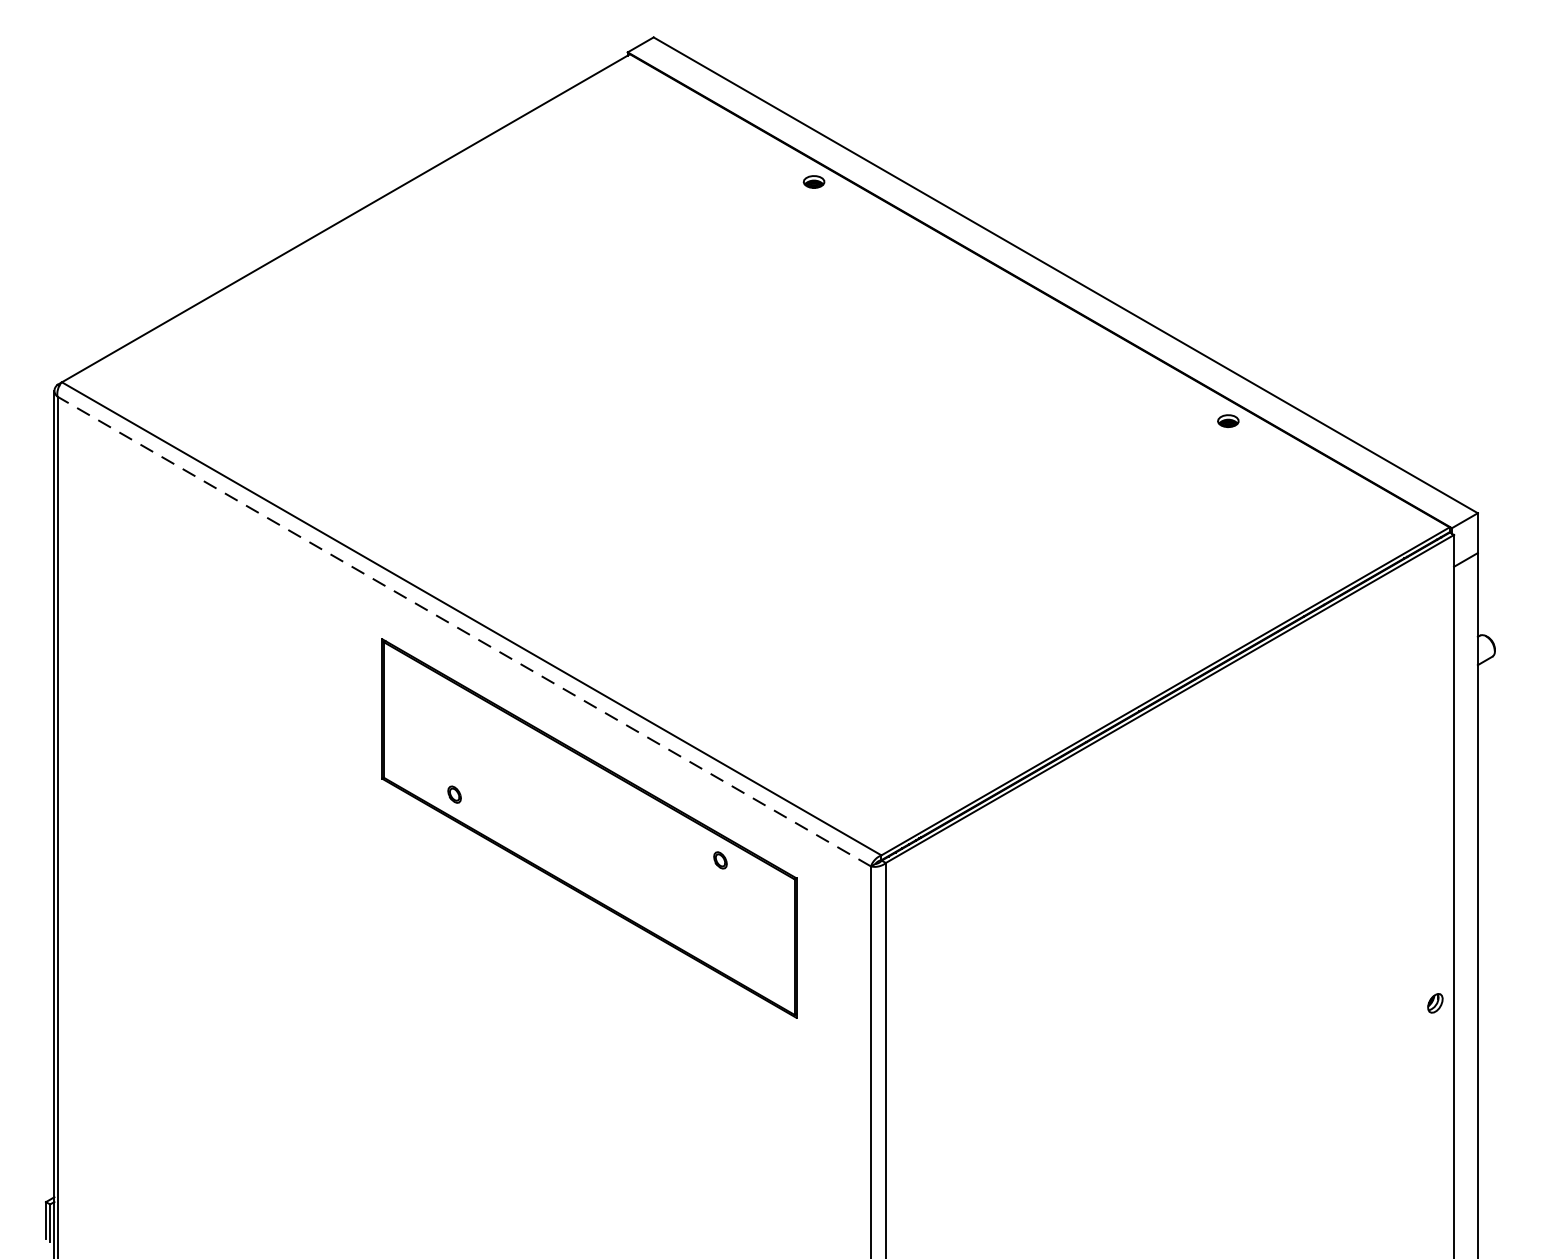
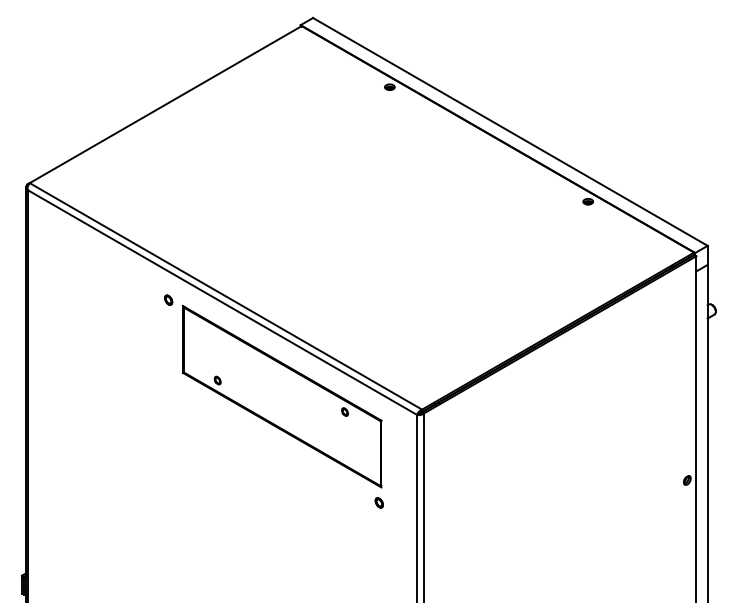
part: (351, 625) -> (168, 299), added
line: (464, 631) -> (222, 302), dashed -> solid
part: (790, 1049) -> (378, 502), added

